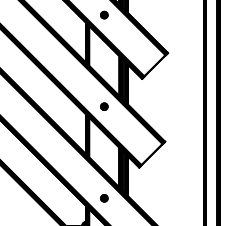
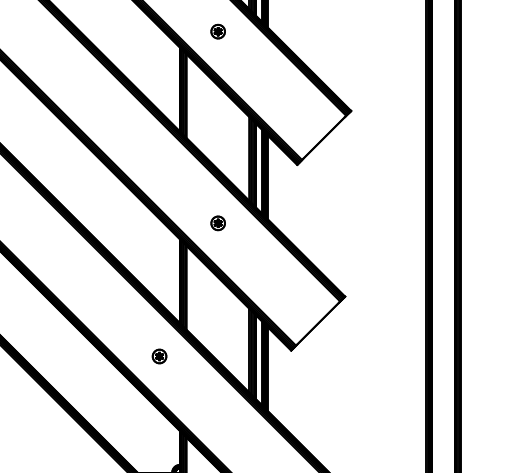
part: (104, 198) -> (159, 356), moved

